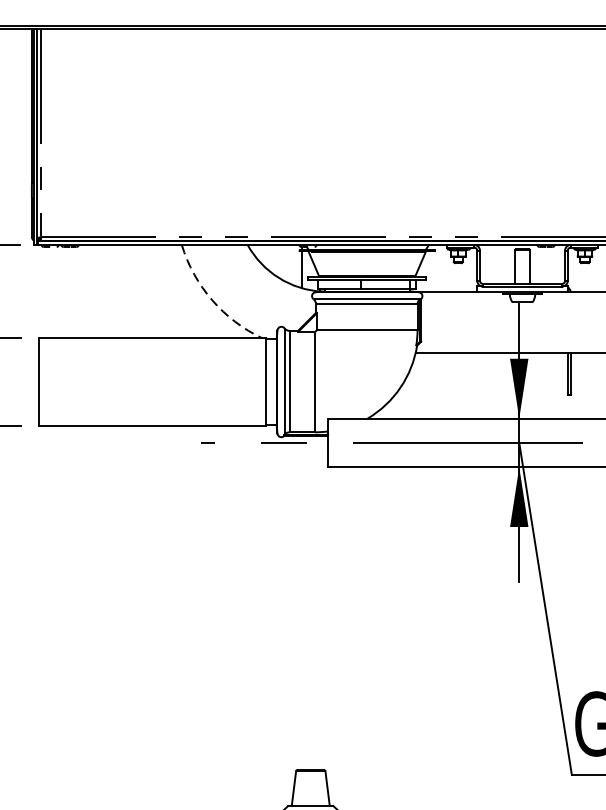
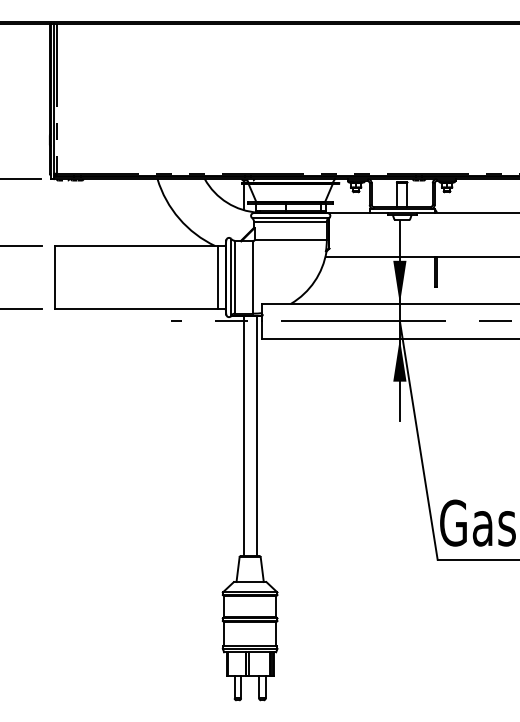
arc: (212, 299) -> (179, 218), dashed -> solid
line: (301, 603) -> (243, 436), added
line: (319, 603) -> (256, 436), added

